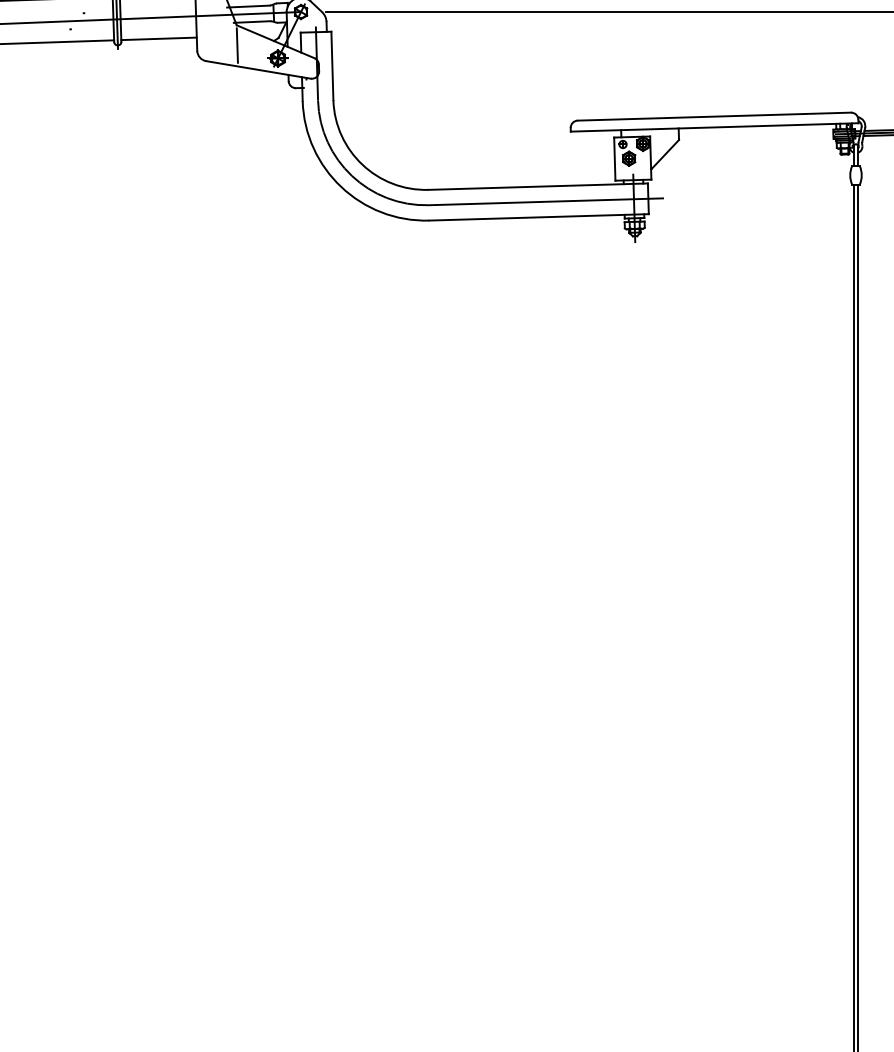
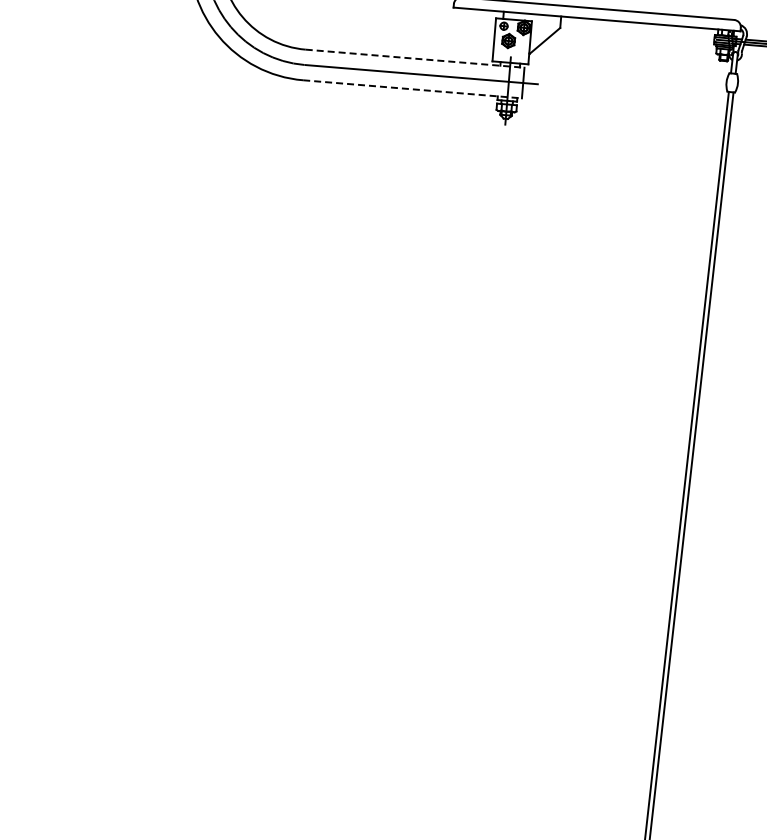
line: (538, 186) -> (415, 58), solid -> dashed
line: (539, 217) -> (412, 89), solid -> dashed

